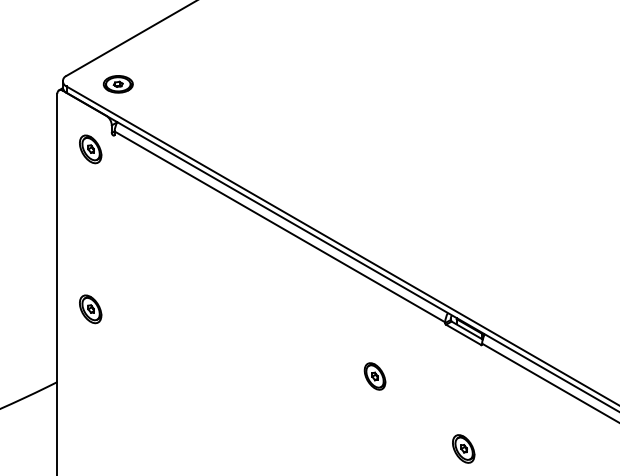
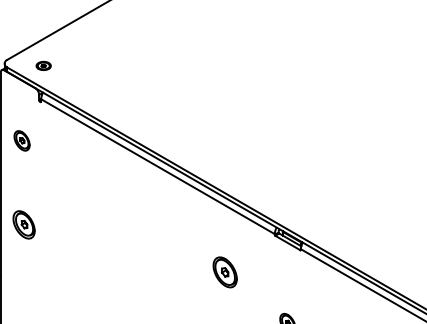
part: (117, 84) -> (43, 66), size x0.7
part: (90, 149) -> (21, 140), moved
part: (90, 309) -> (24, 225), size x1.4
part: (374, 376) -> (224, 272), size x1.6

